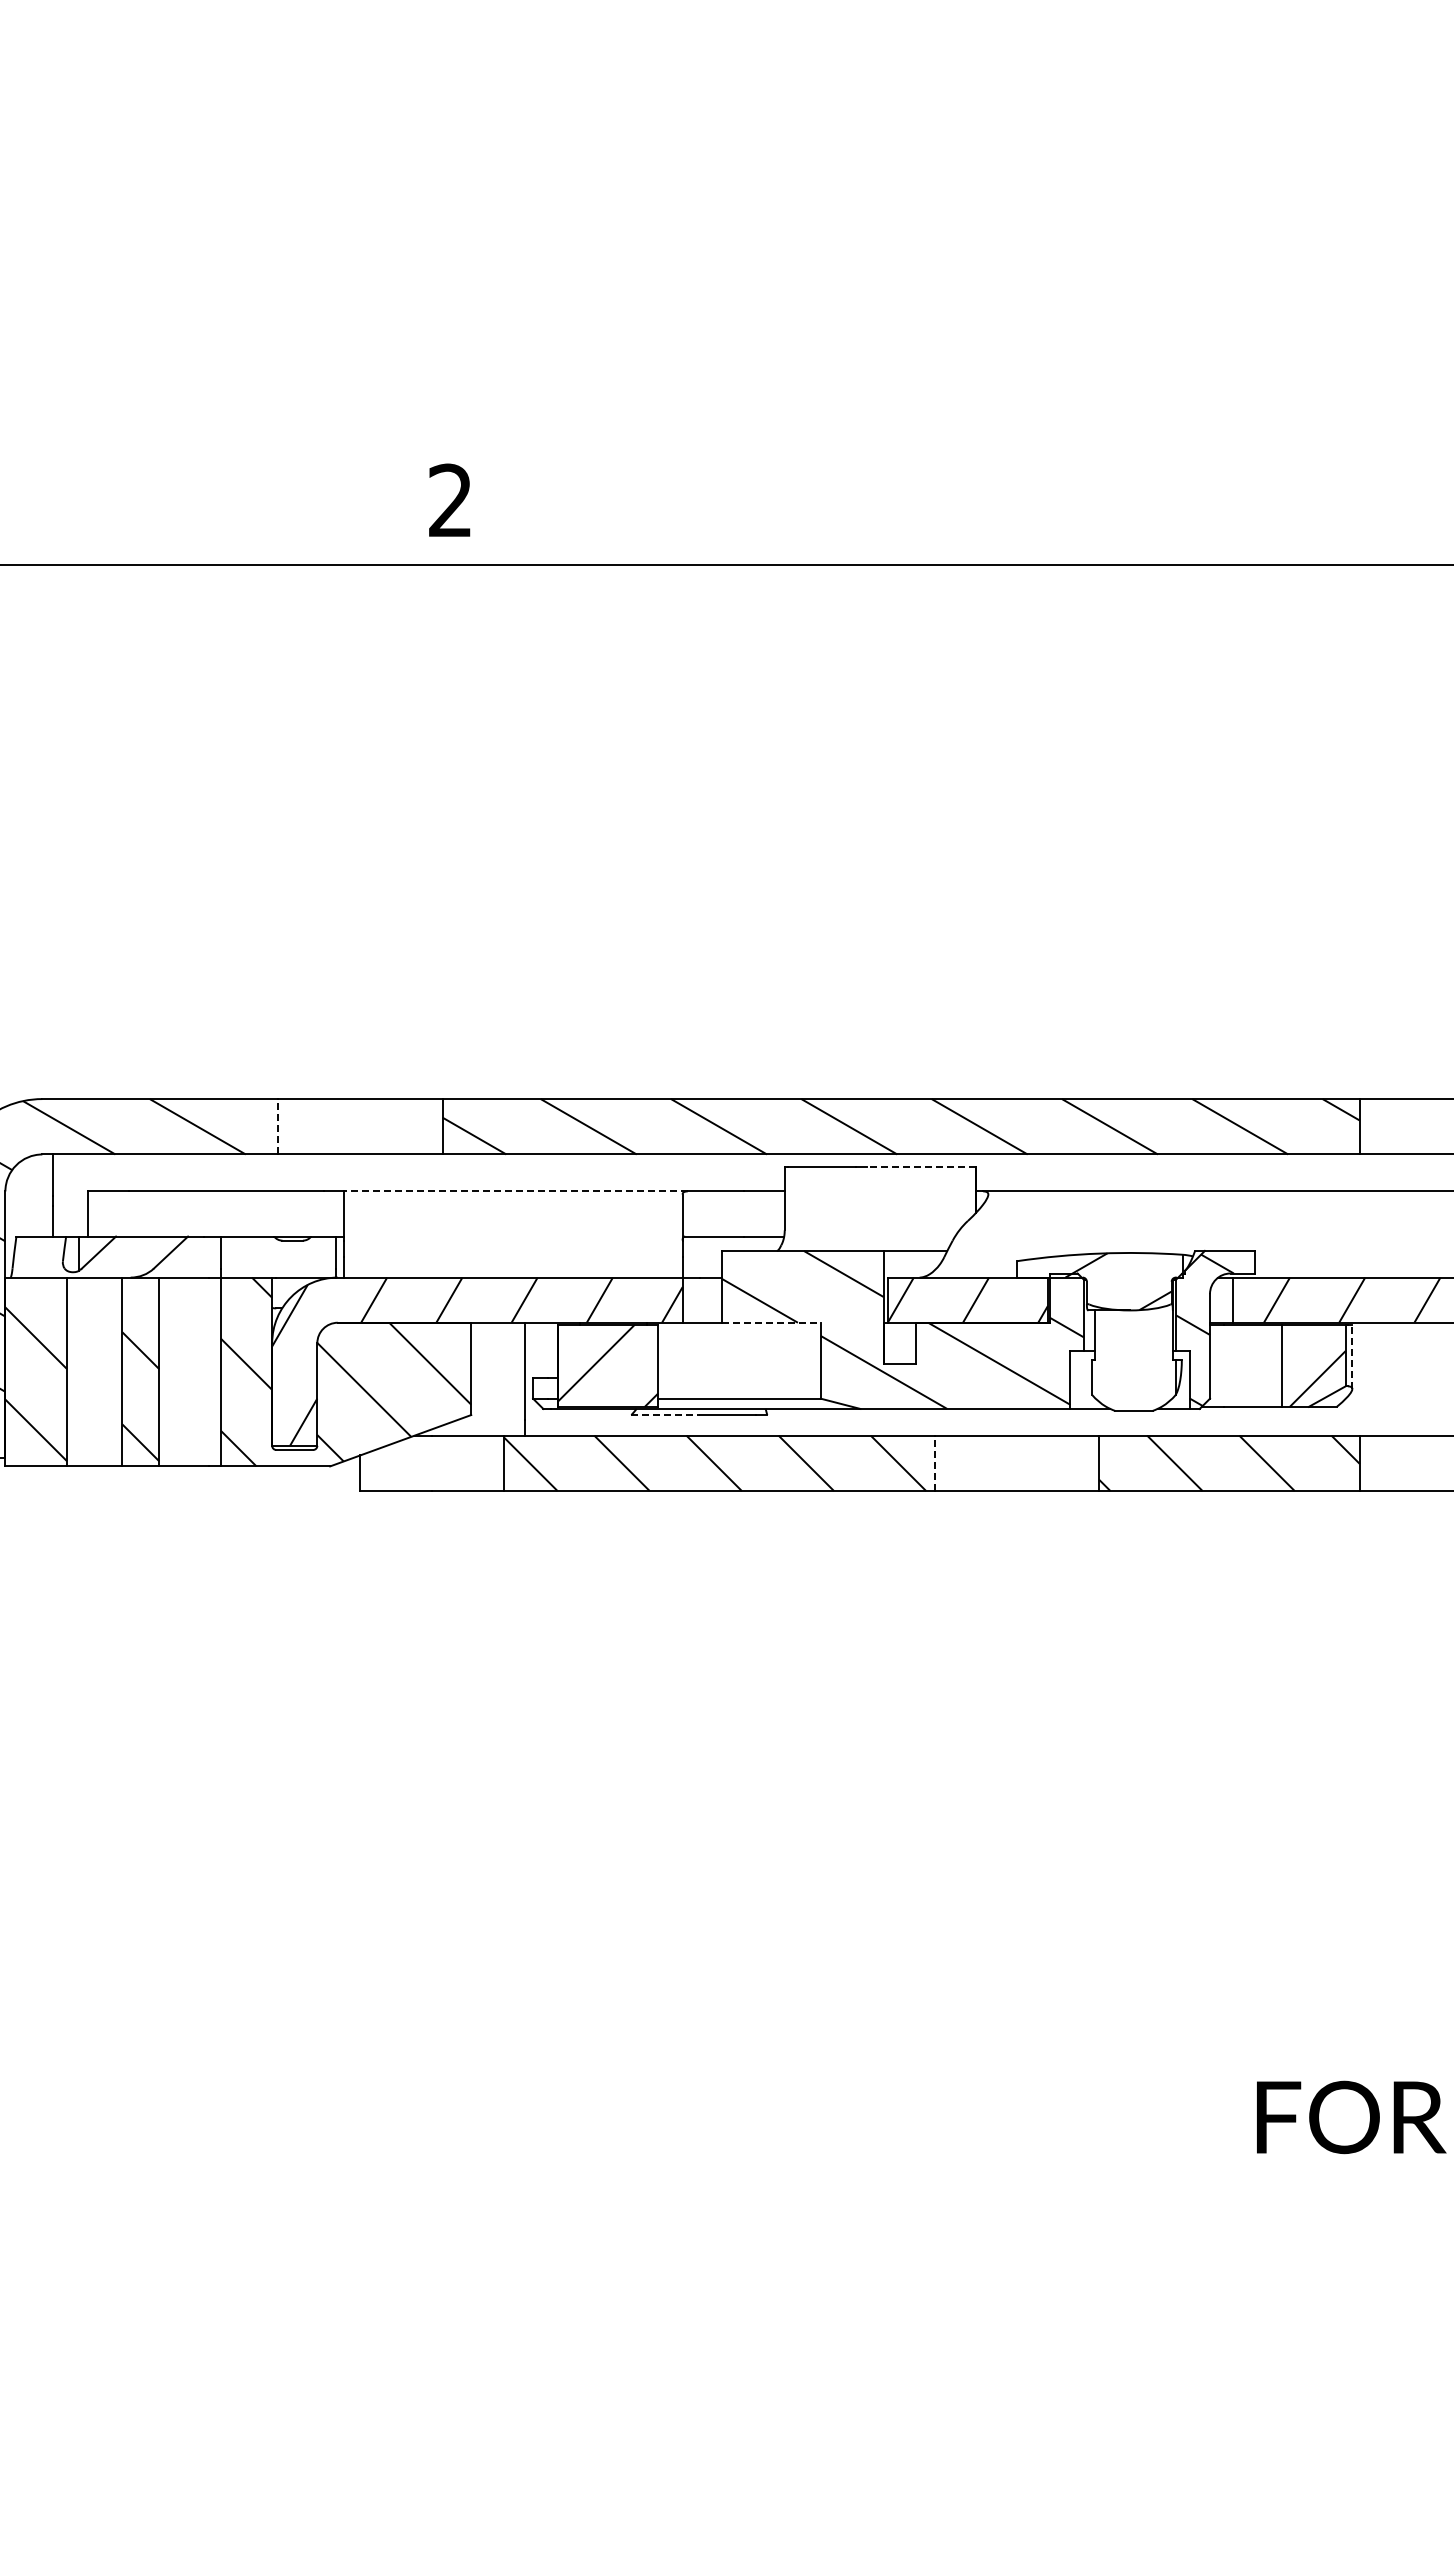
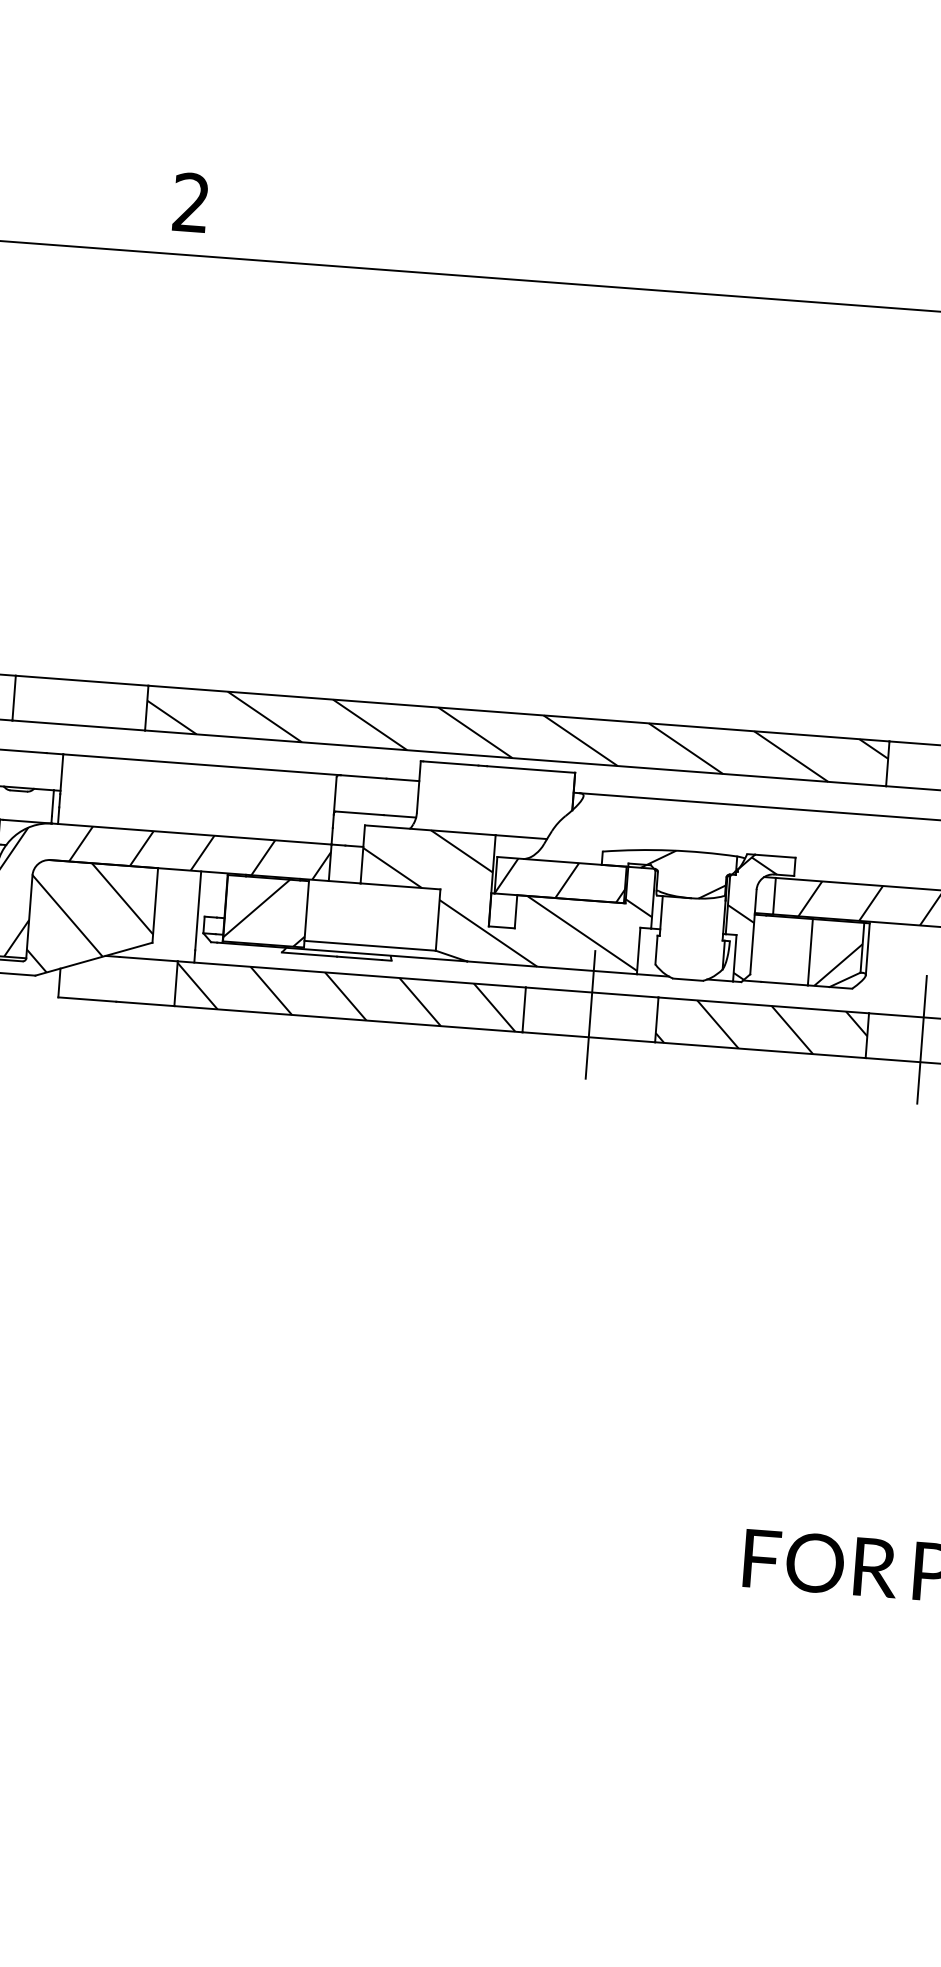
line: (278, 1126) -> (14, 697), dashed -> solid
line: (920, 1166) -> (530, 769), dashed -> solid
line: (515, 1191) -> (201, 764), dashed -> solid
line: (771, 1322) -> (400, 886), dashed -> solid
line: (1352, 1356) -> (867, 948), dashed -> solid
line: (666, 1415) -> (310, 954), dashed -> solid
line: (935, 1463) -> (524, 1010), dashed -> solid
line: (1017, 1463) -> (590, 1015), added
line: (1427, 1463) -> (922, 1039), added

